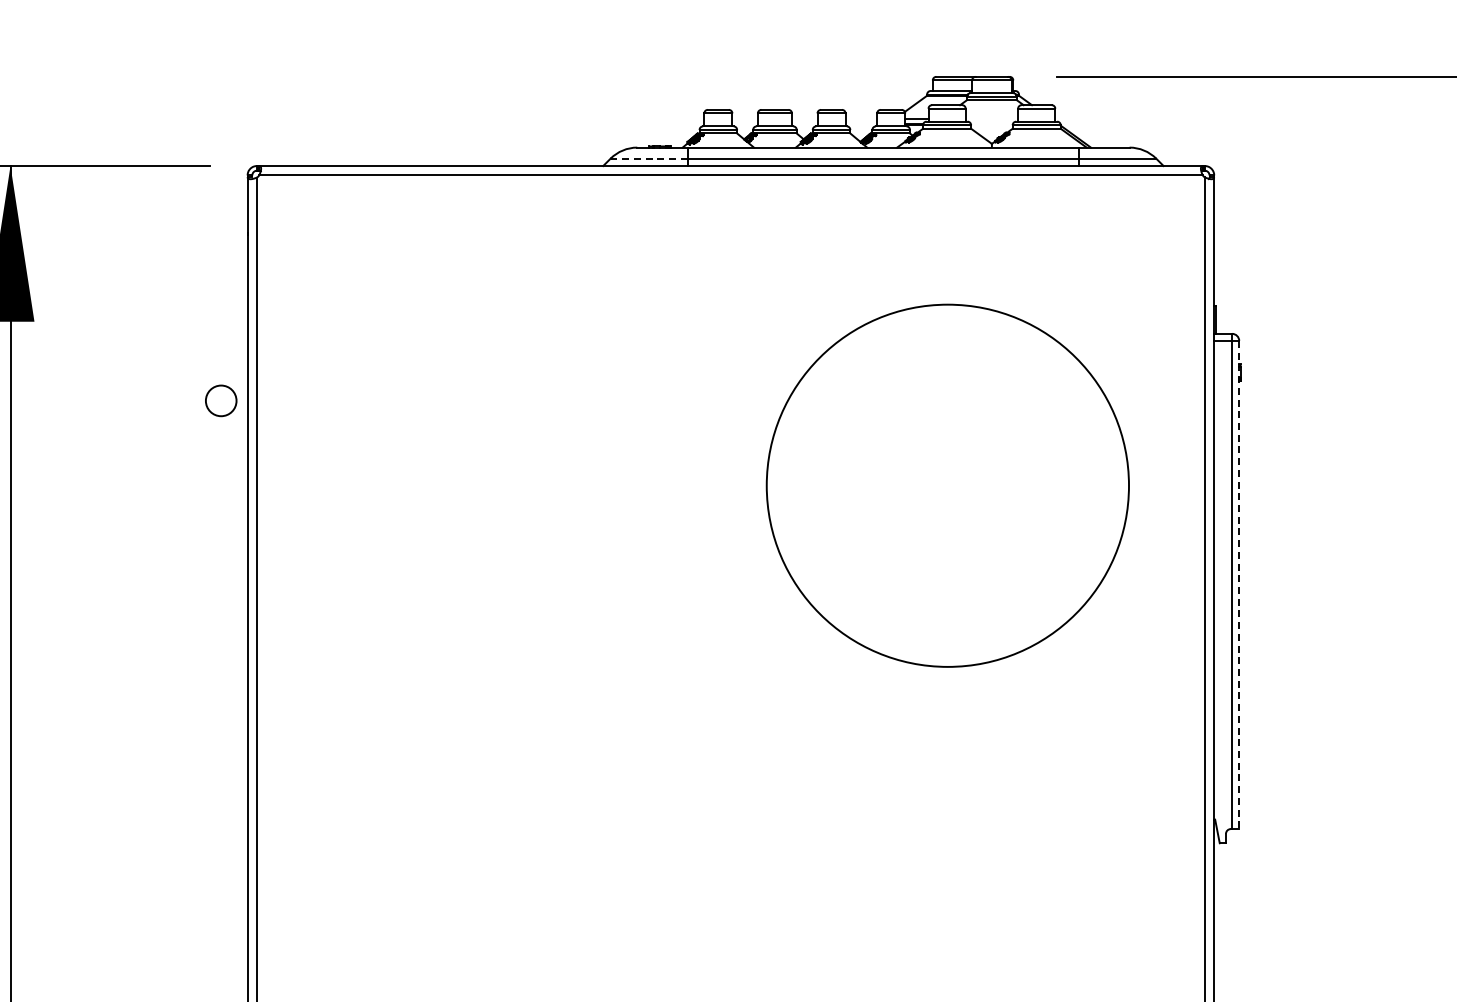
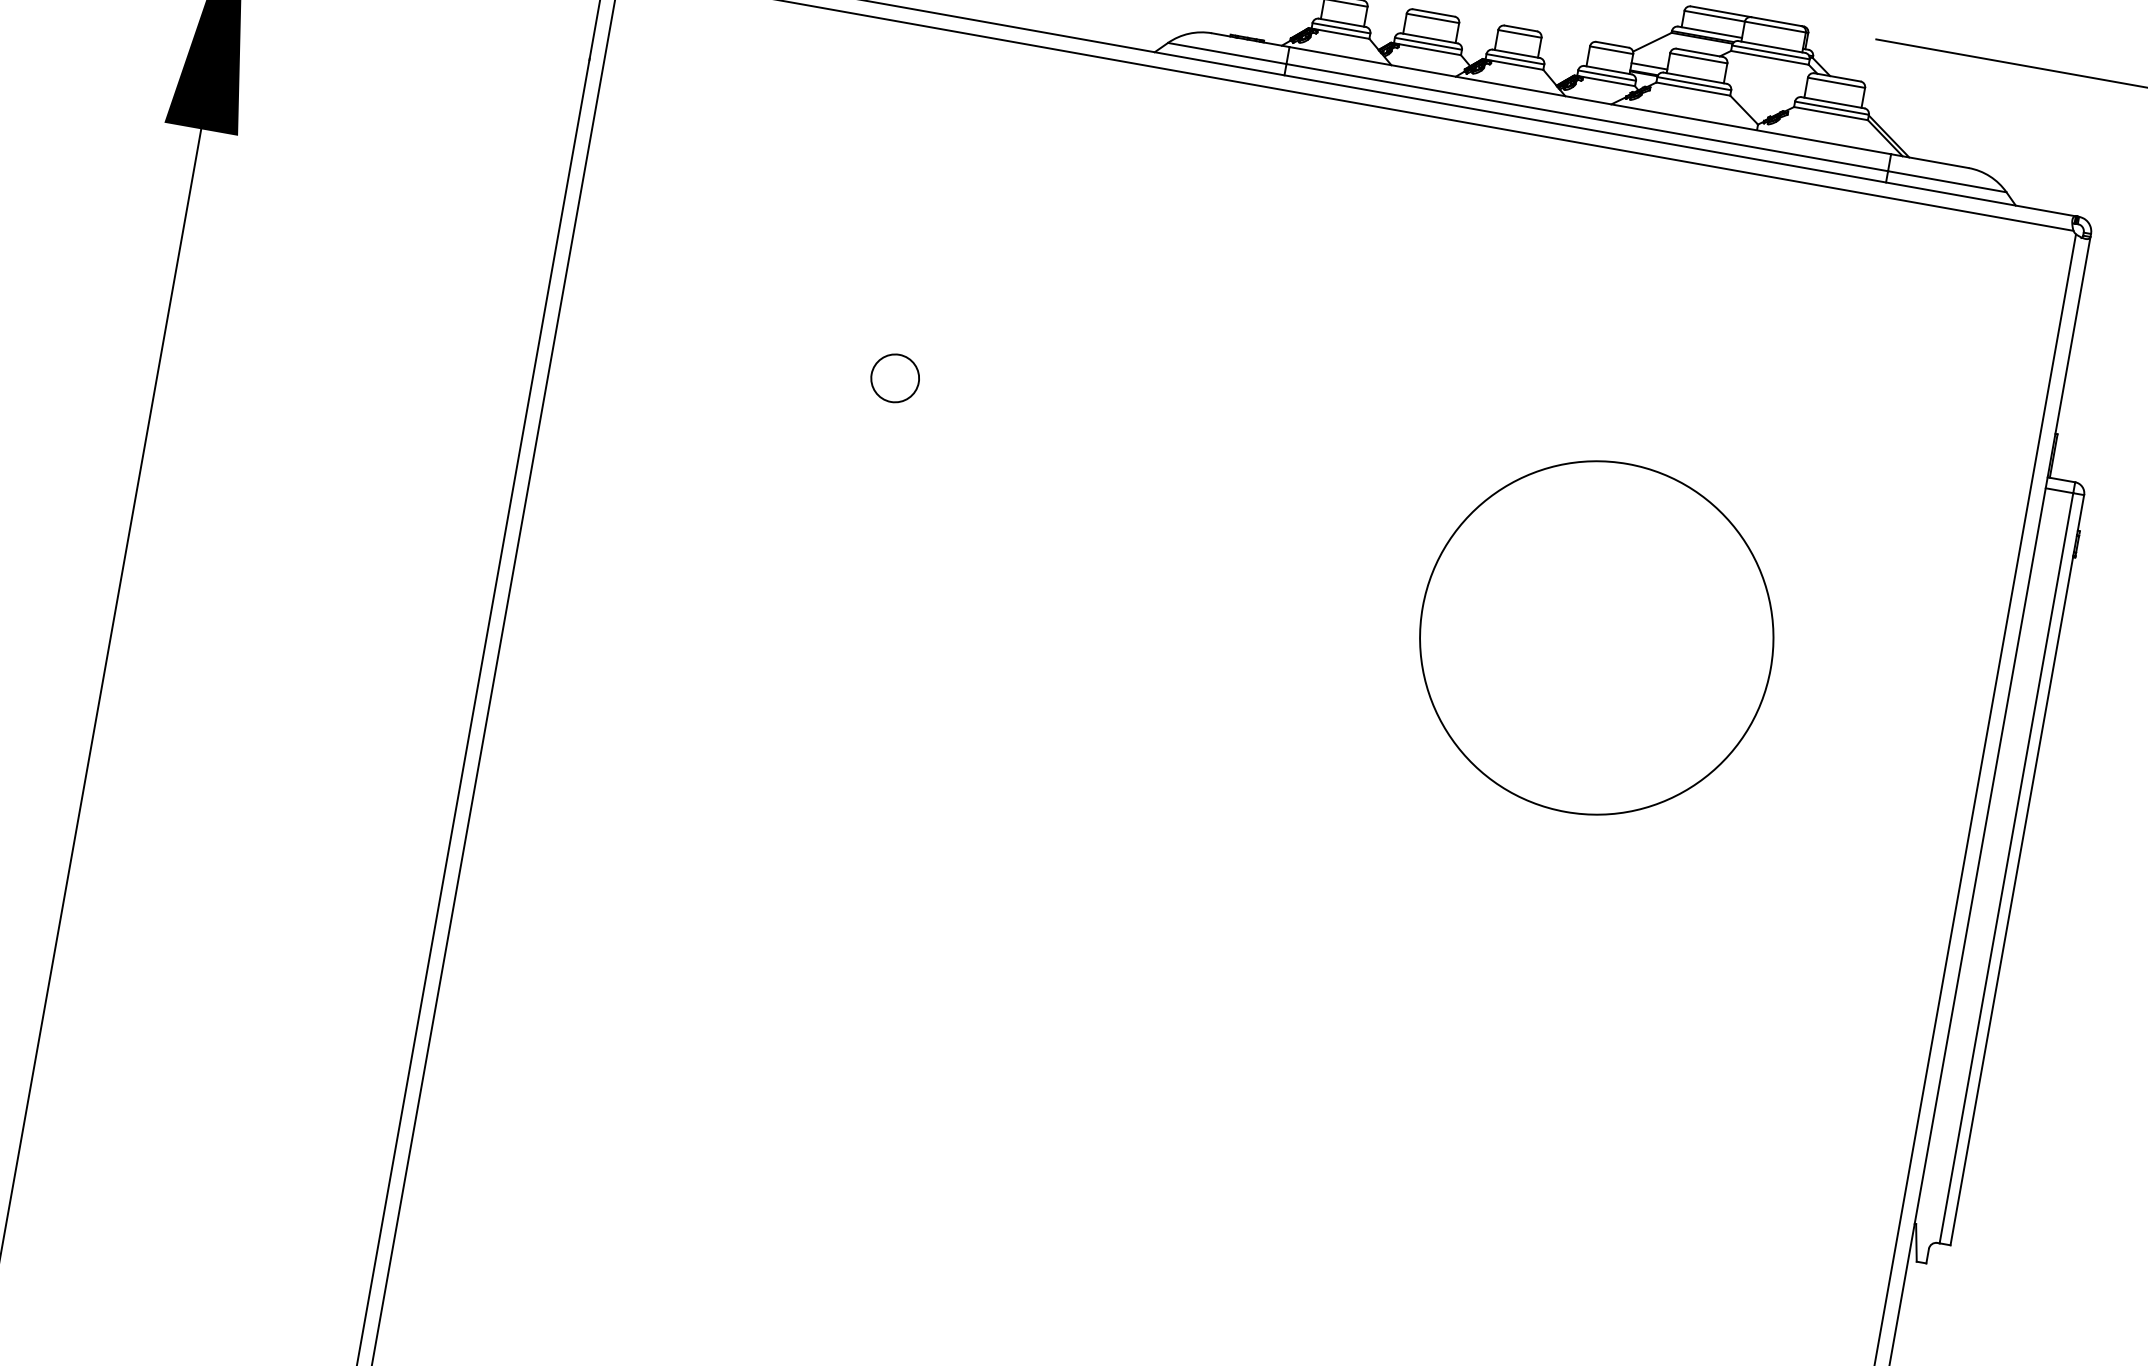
line: (649, 158) -> (1227, 53), dashed -> solid
circle: (221, 400) -> (895, 377), moved
circle: (947, 485) -> (1596, 637), size x0.62
line: (1239, 585) -> (2017, 871), dashed -> solid

